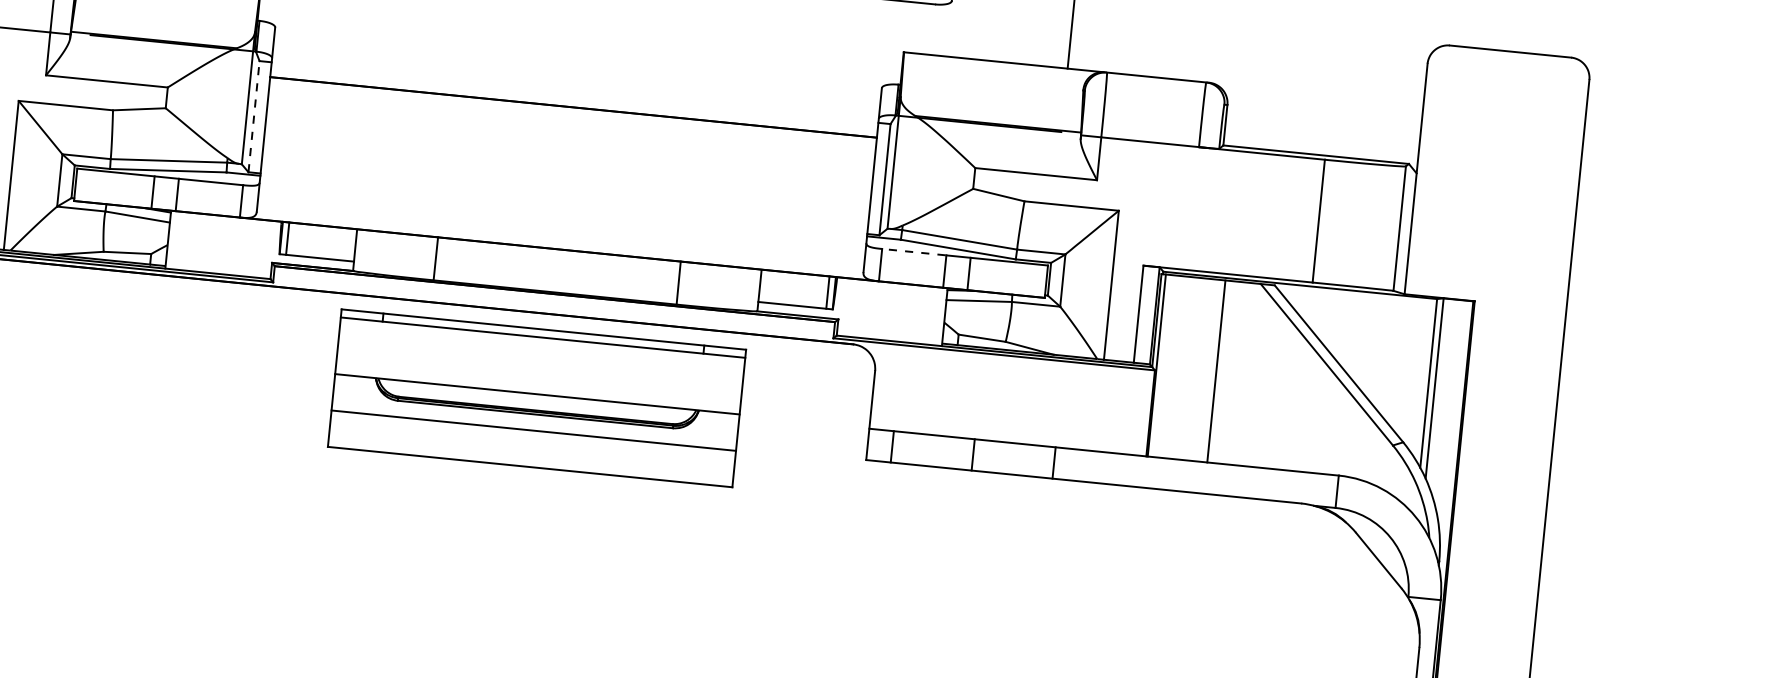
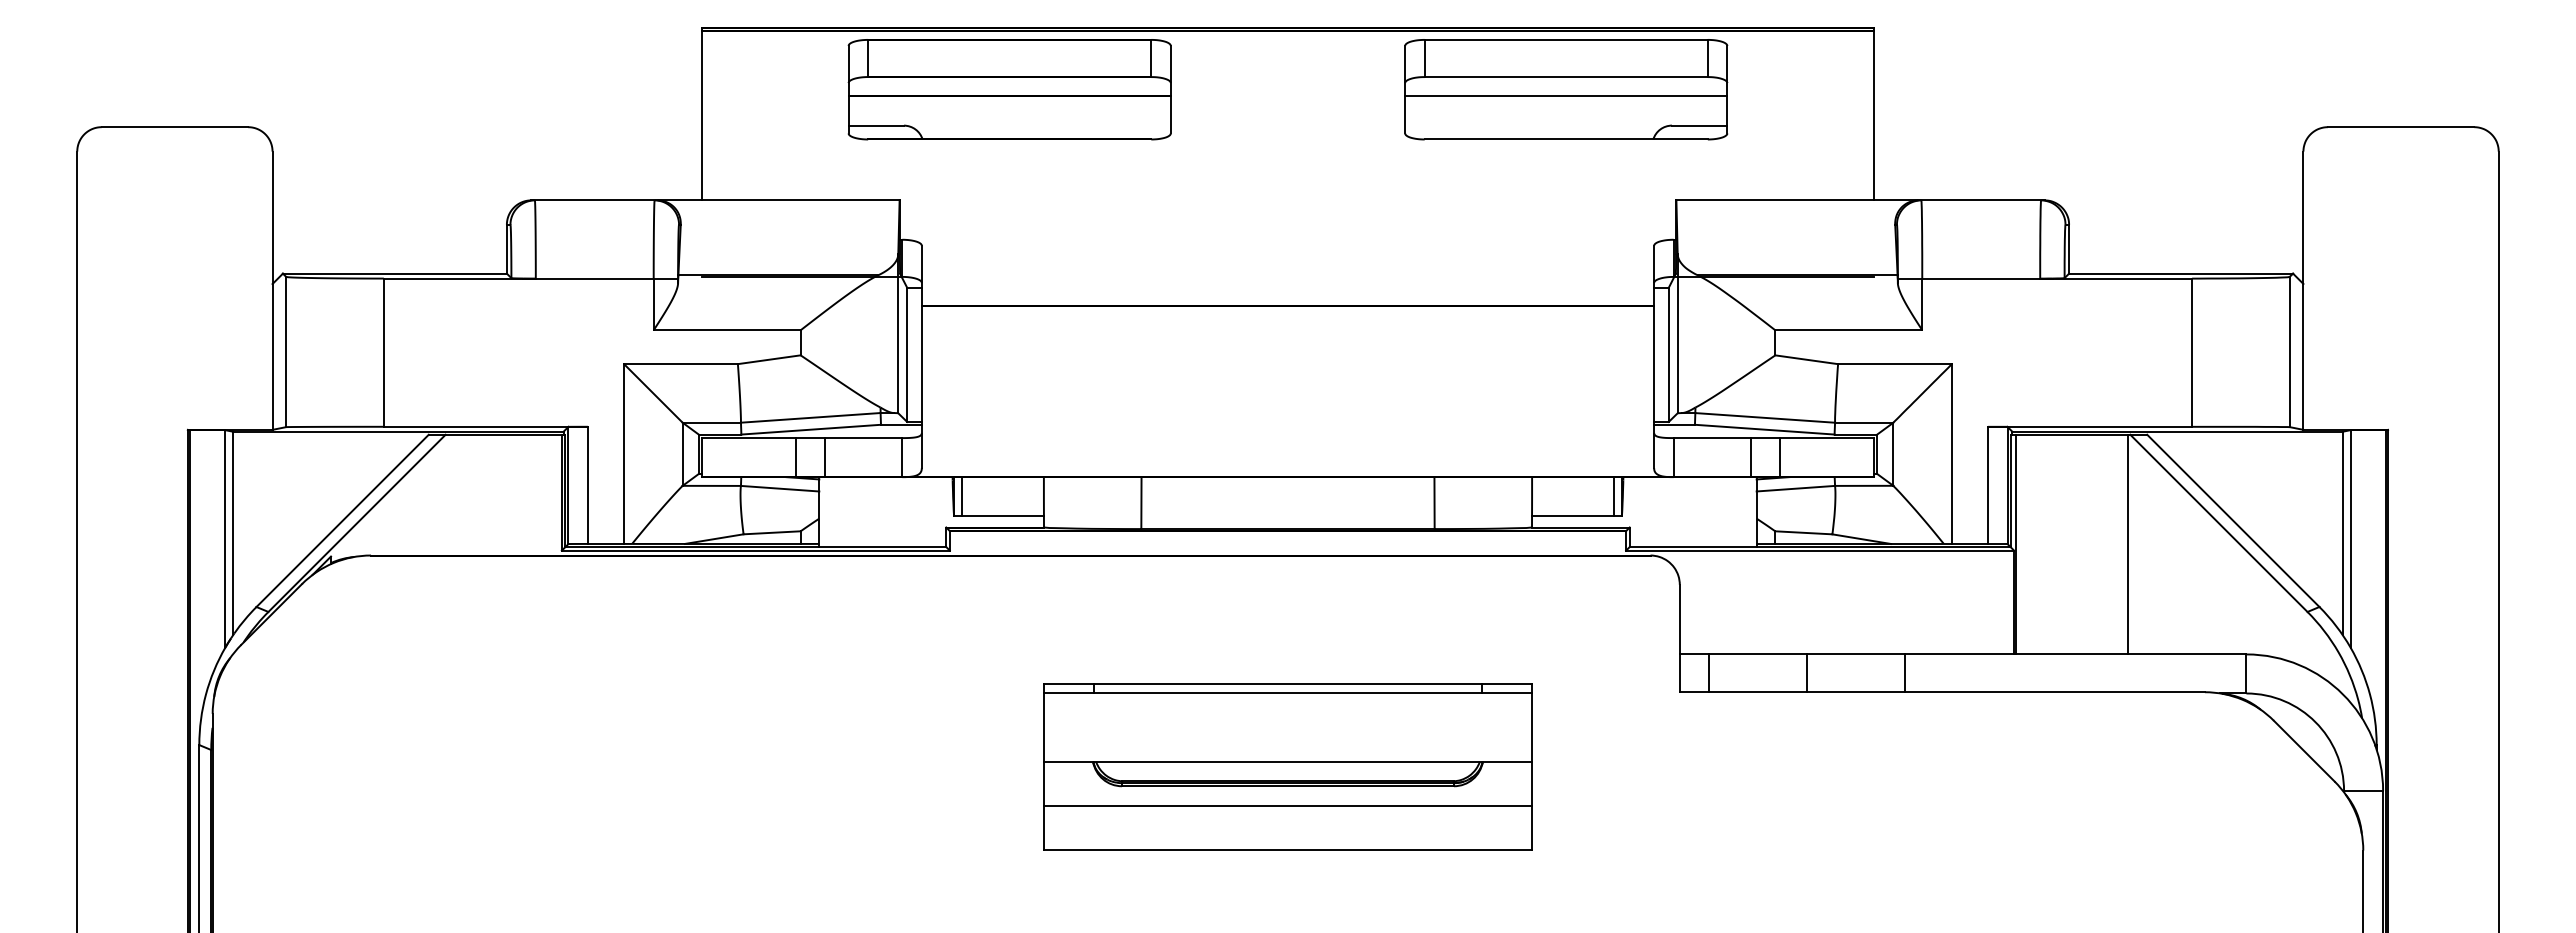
line: (254, 116) -> (907, 354), dashed -> solid
line: (913, 252) -> (1711, 438), dashed -> solid
line: (1216, 371) -> (2127, 544), moved
part: (536, 398) -> (1287, 766), moved

